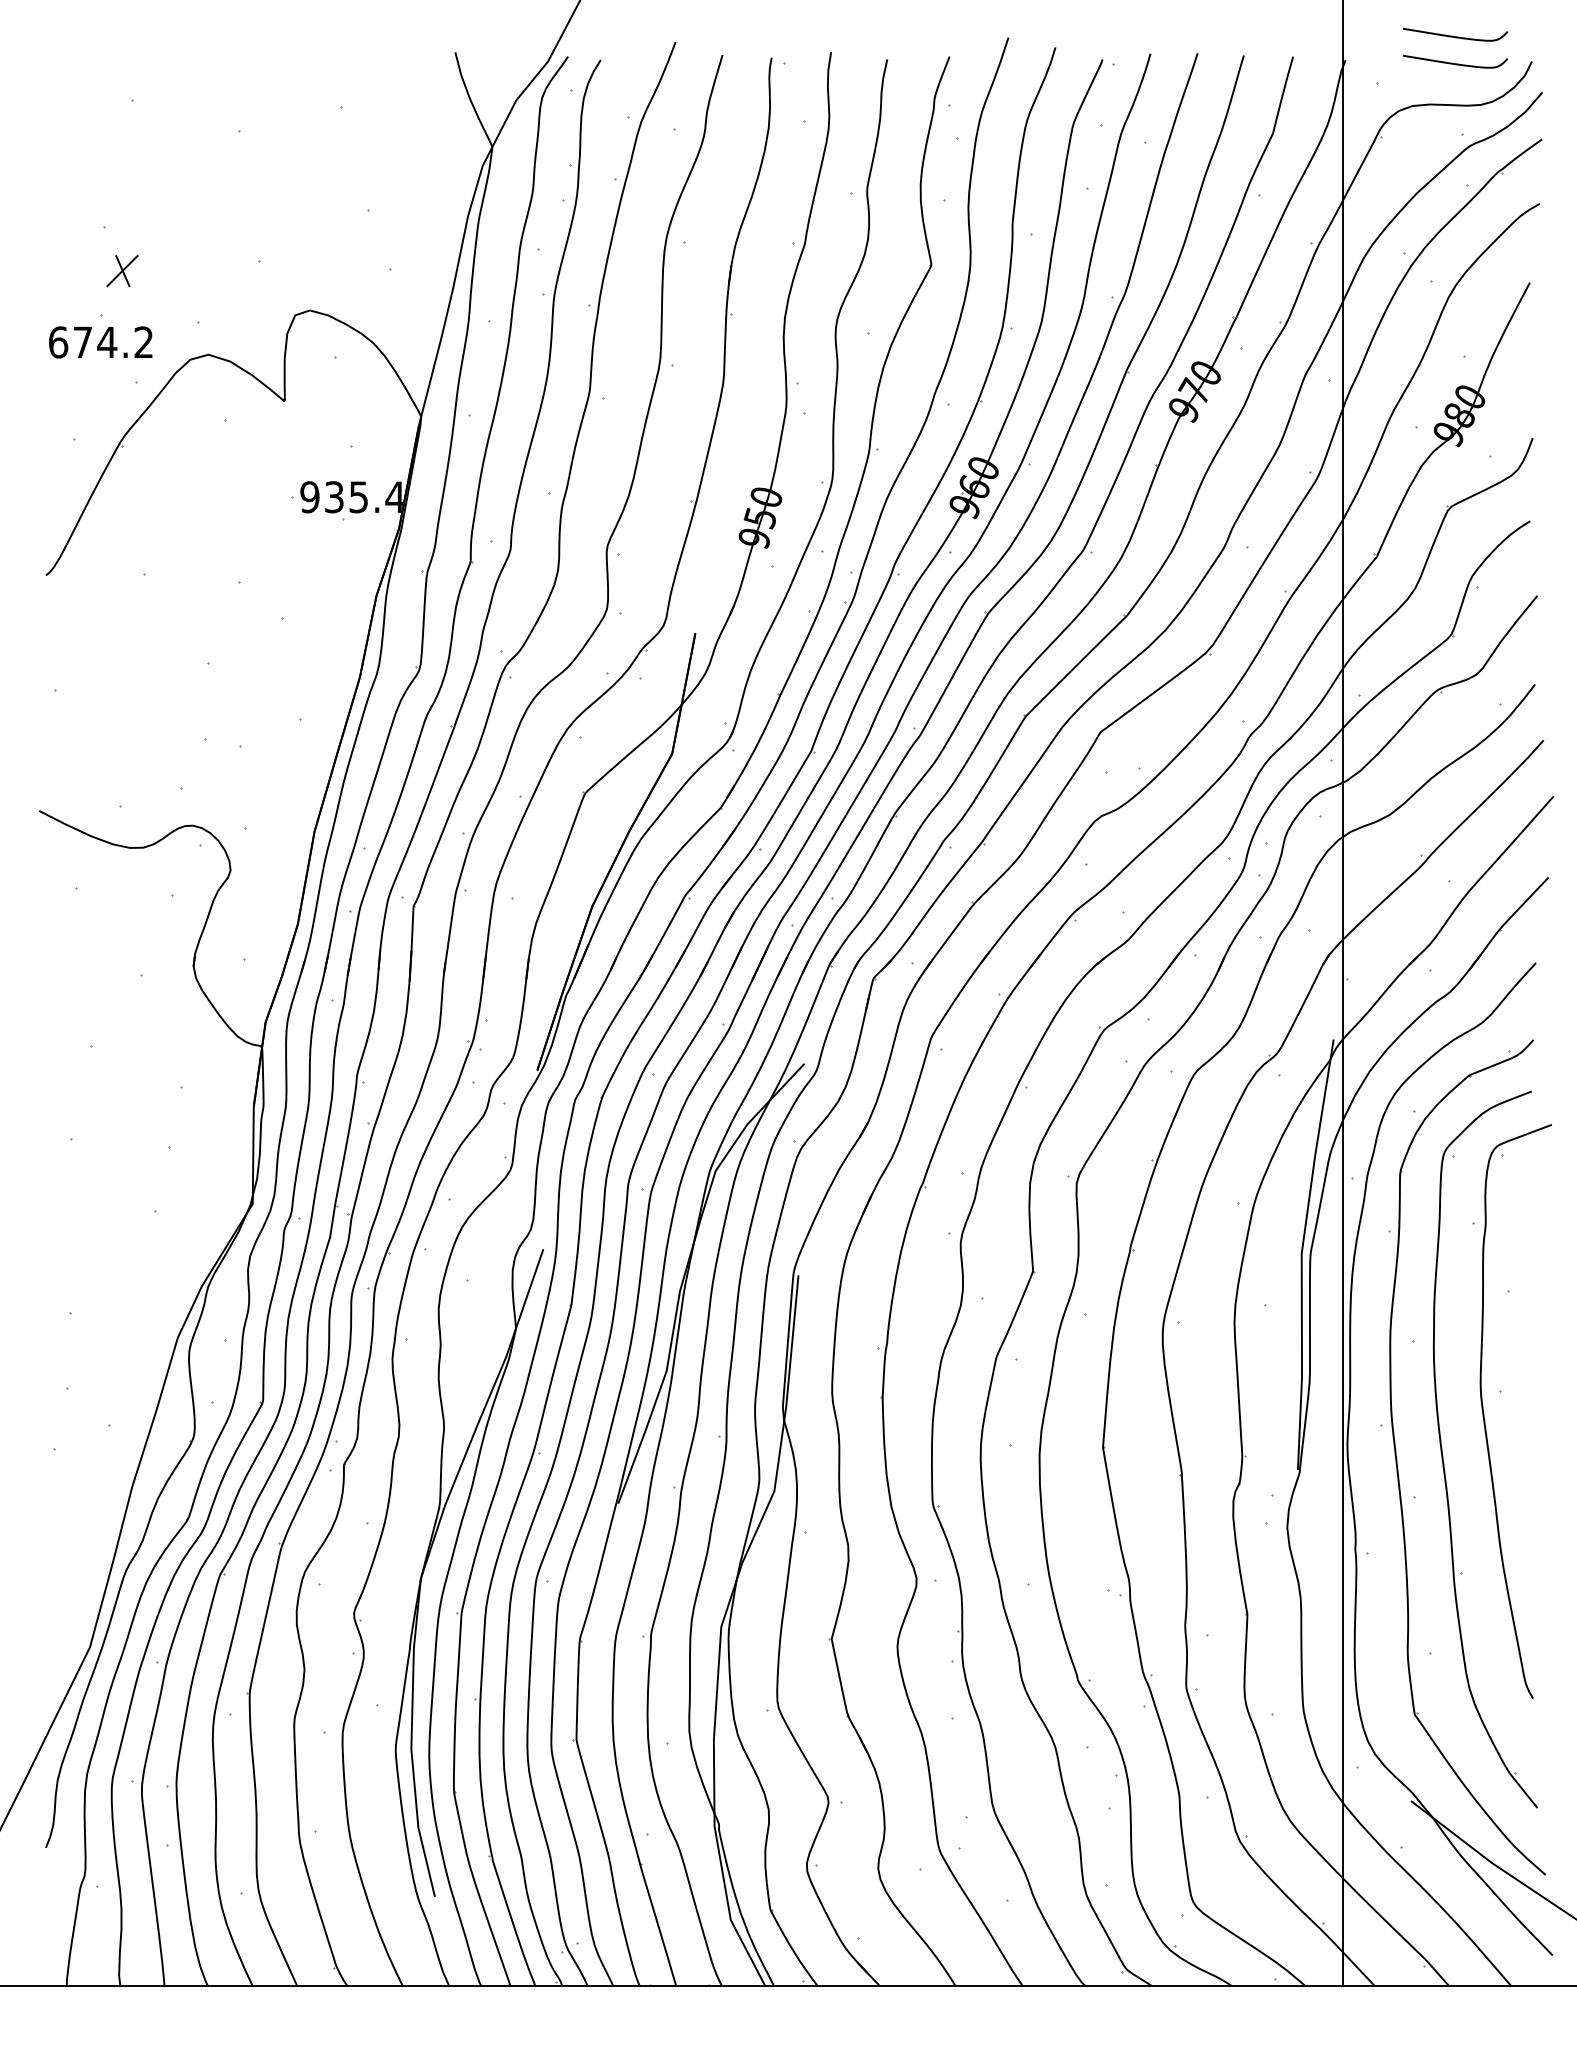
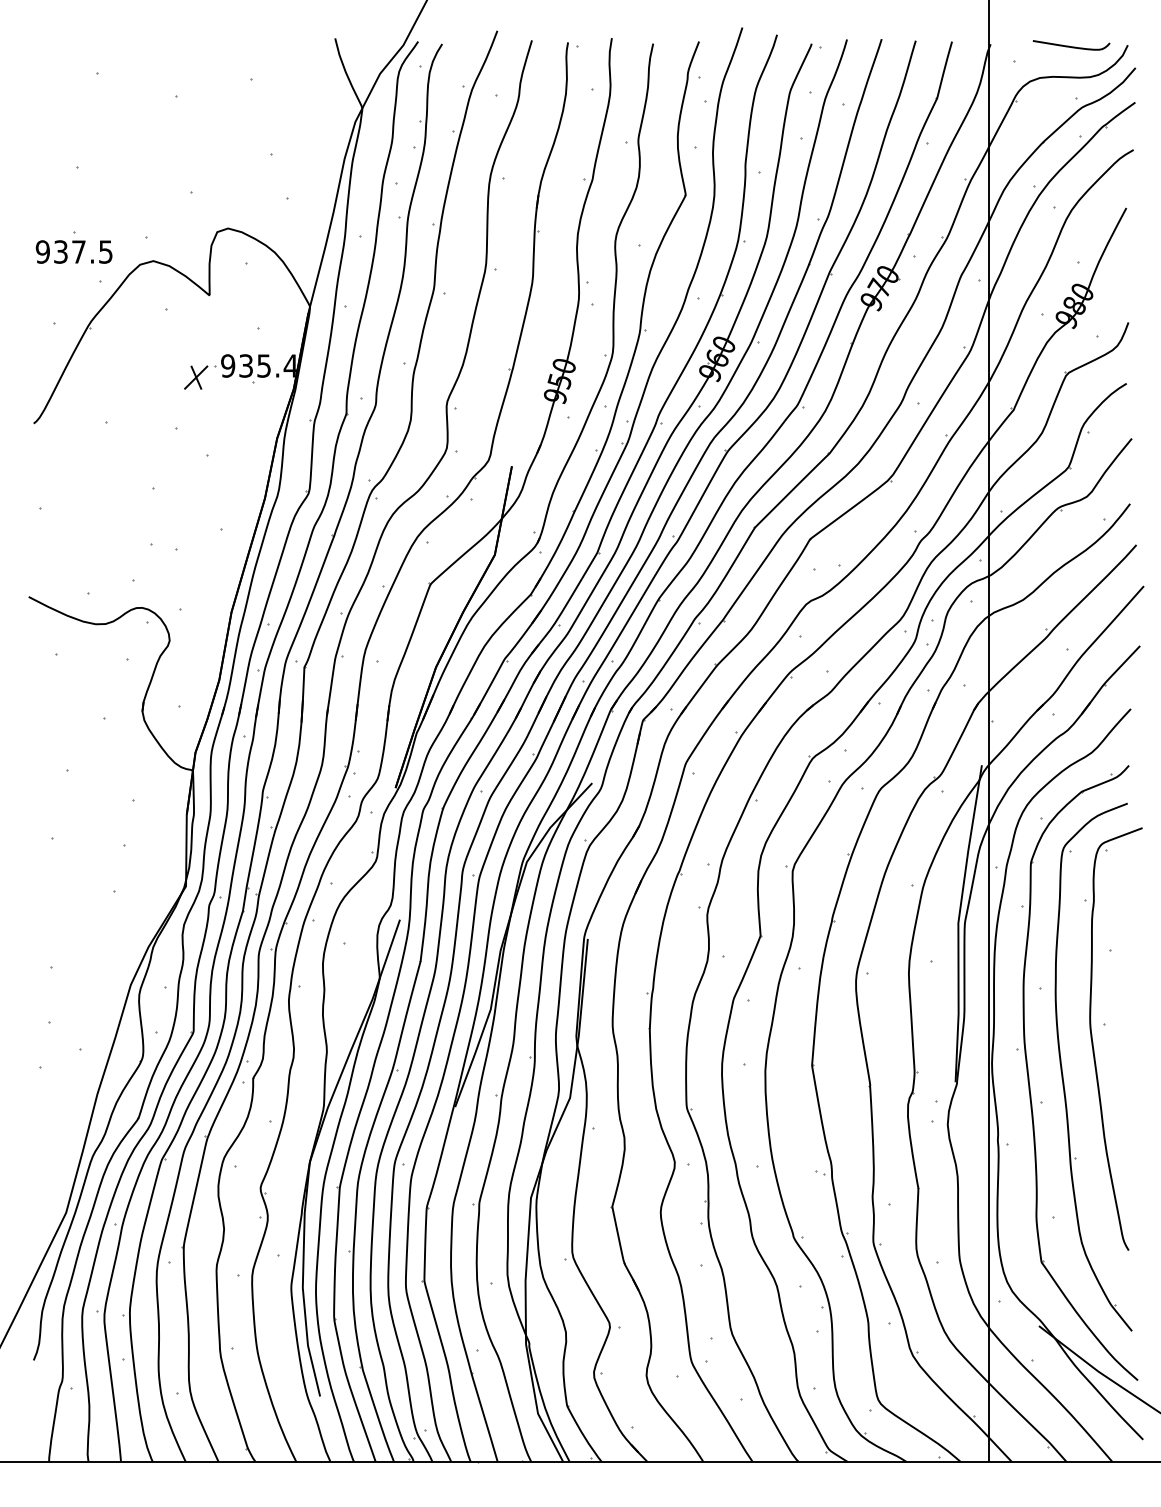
curve: (1455, 36) -> (1071, 26), removed
part: (122, 270) -> (196, 377), moved
text: (100, 342) -> (73, 252), 674.2 -> 937.5

